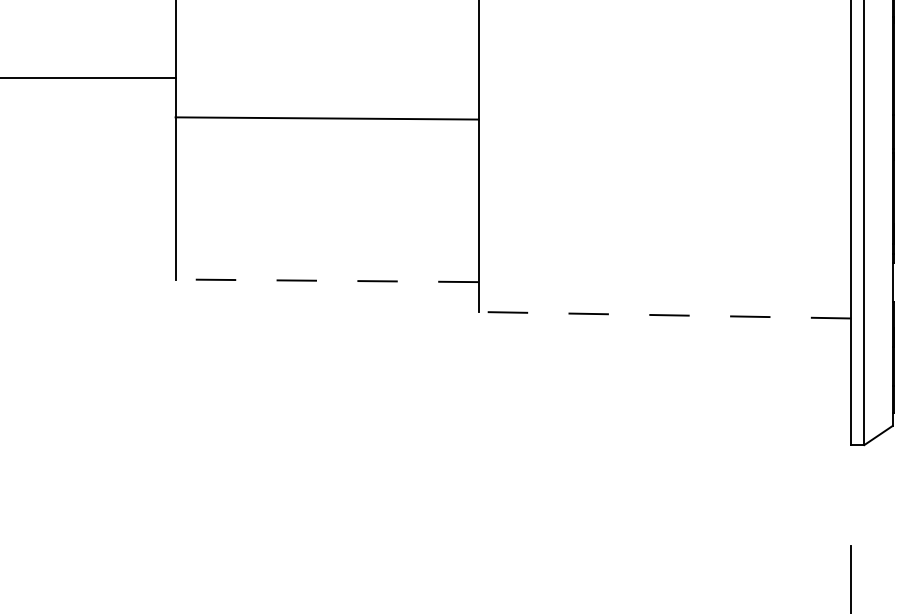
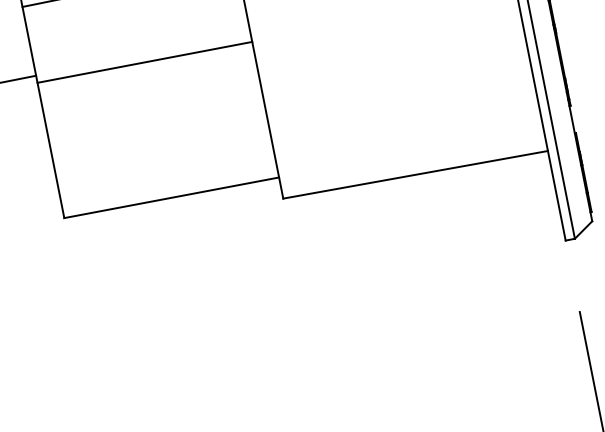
line: (326, 118) -> (144, 62), moved
line: (327, 280) -> (171, 197), dashed -> solid
line: (664, 315) -> (415, 175), dashed -> solid

